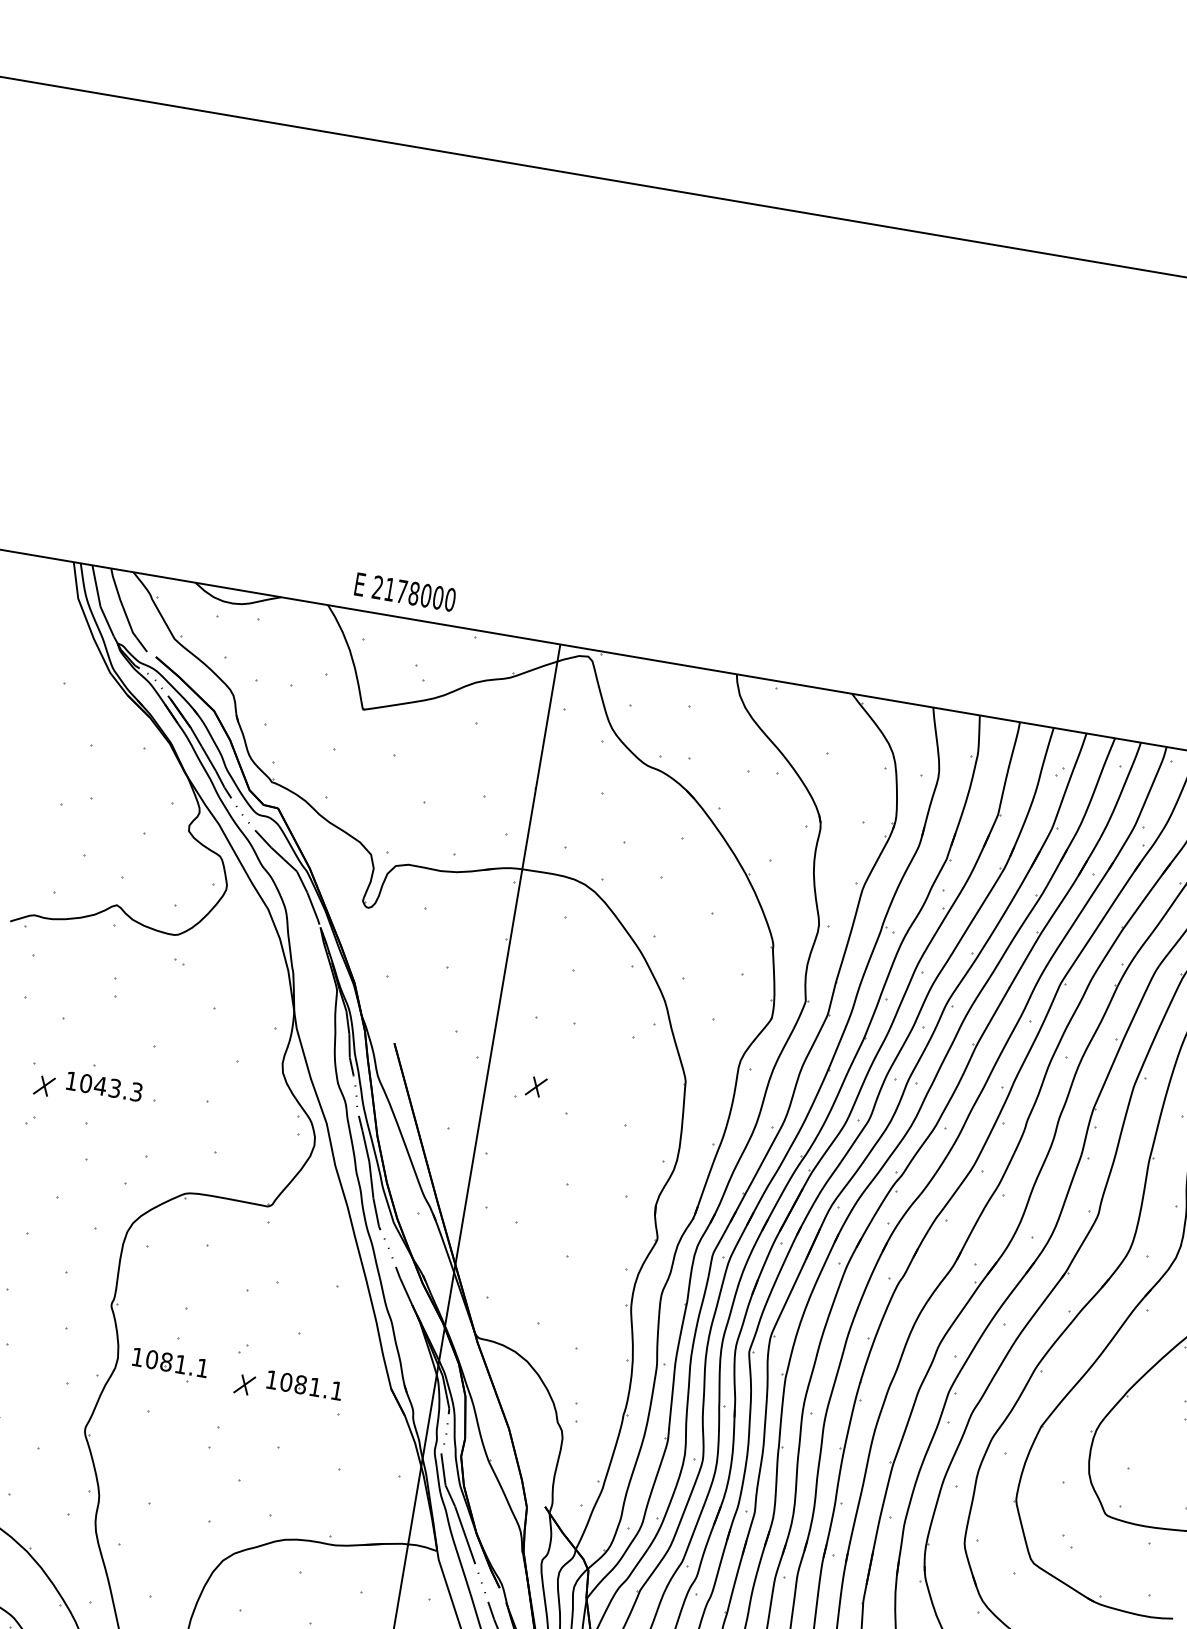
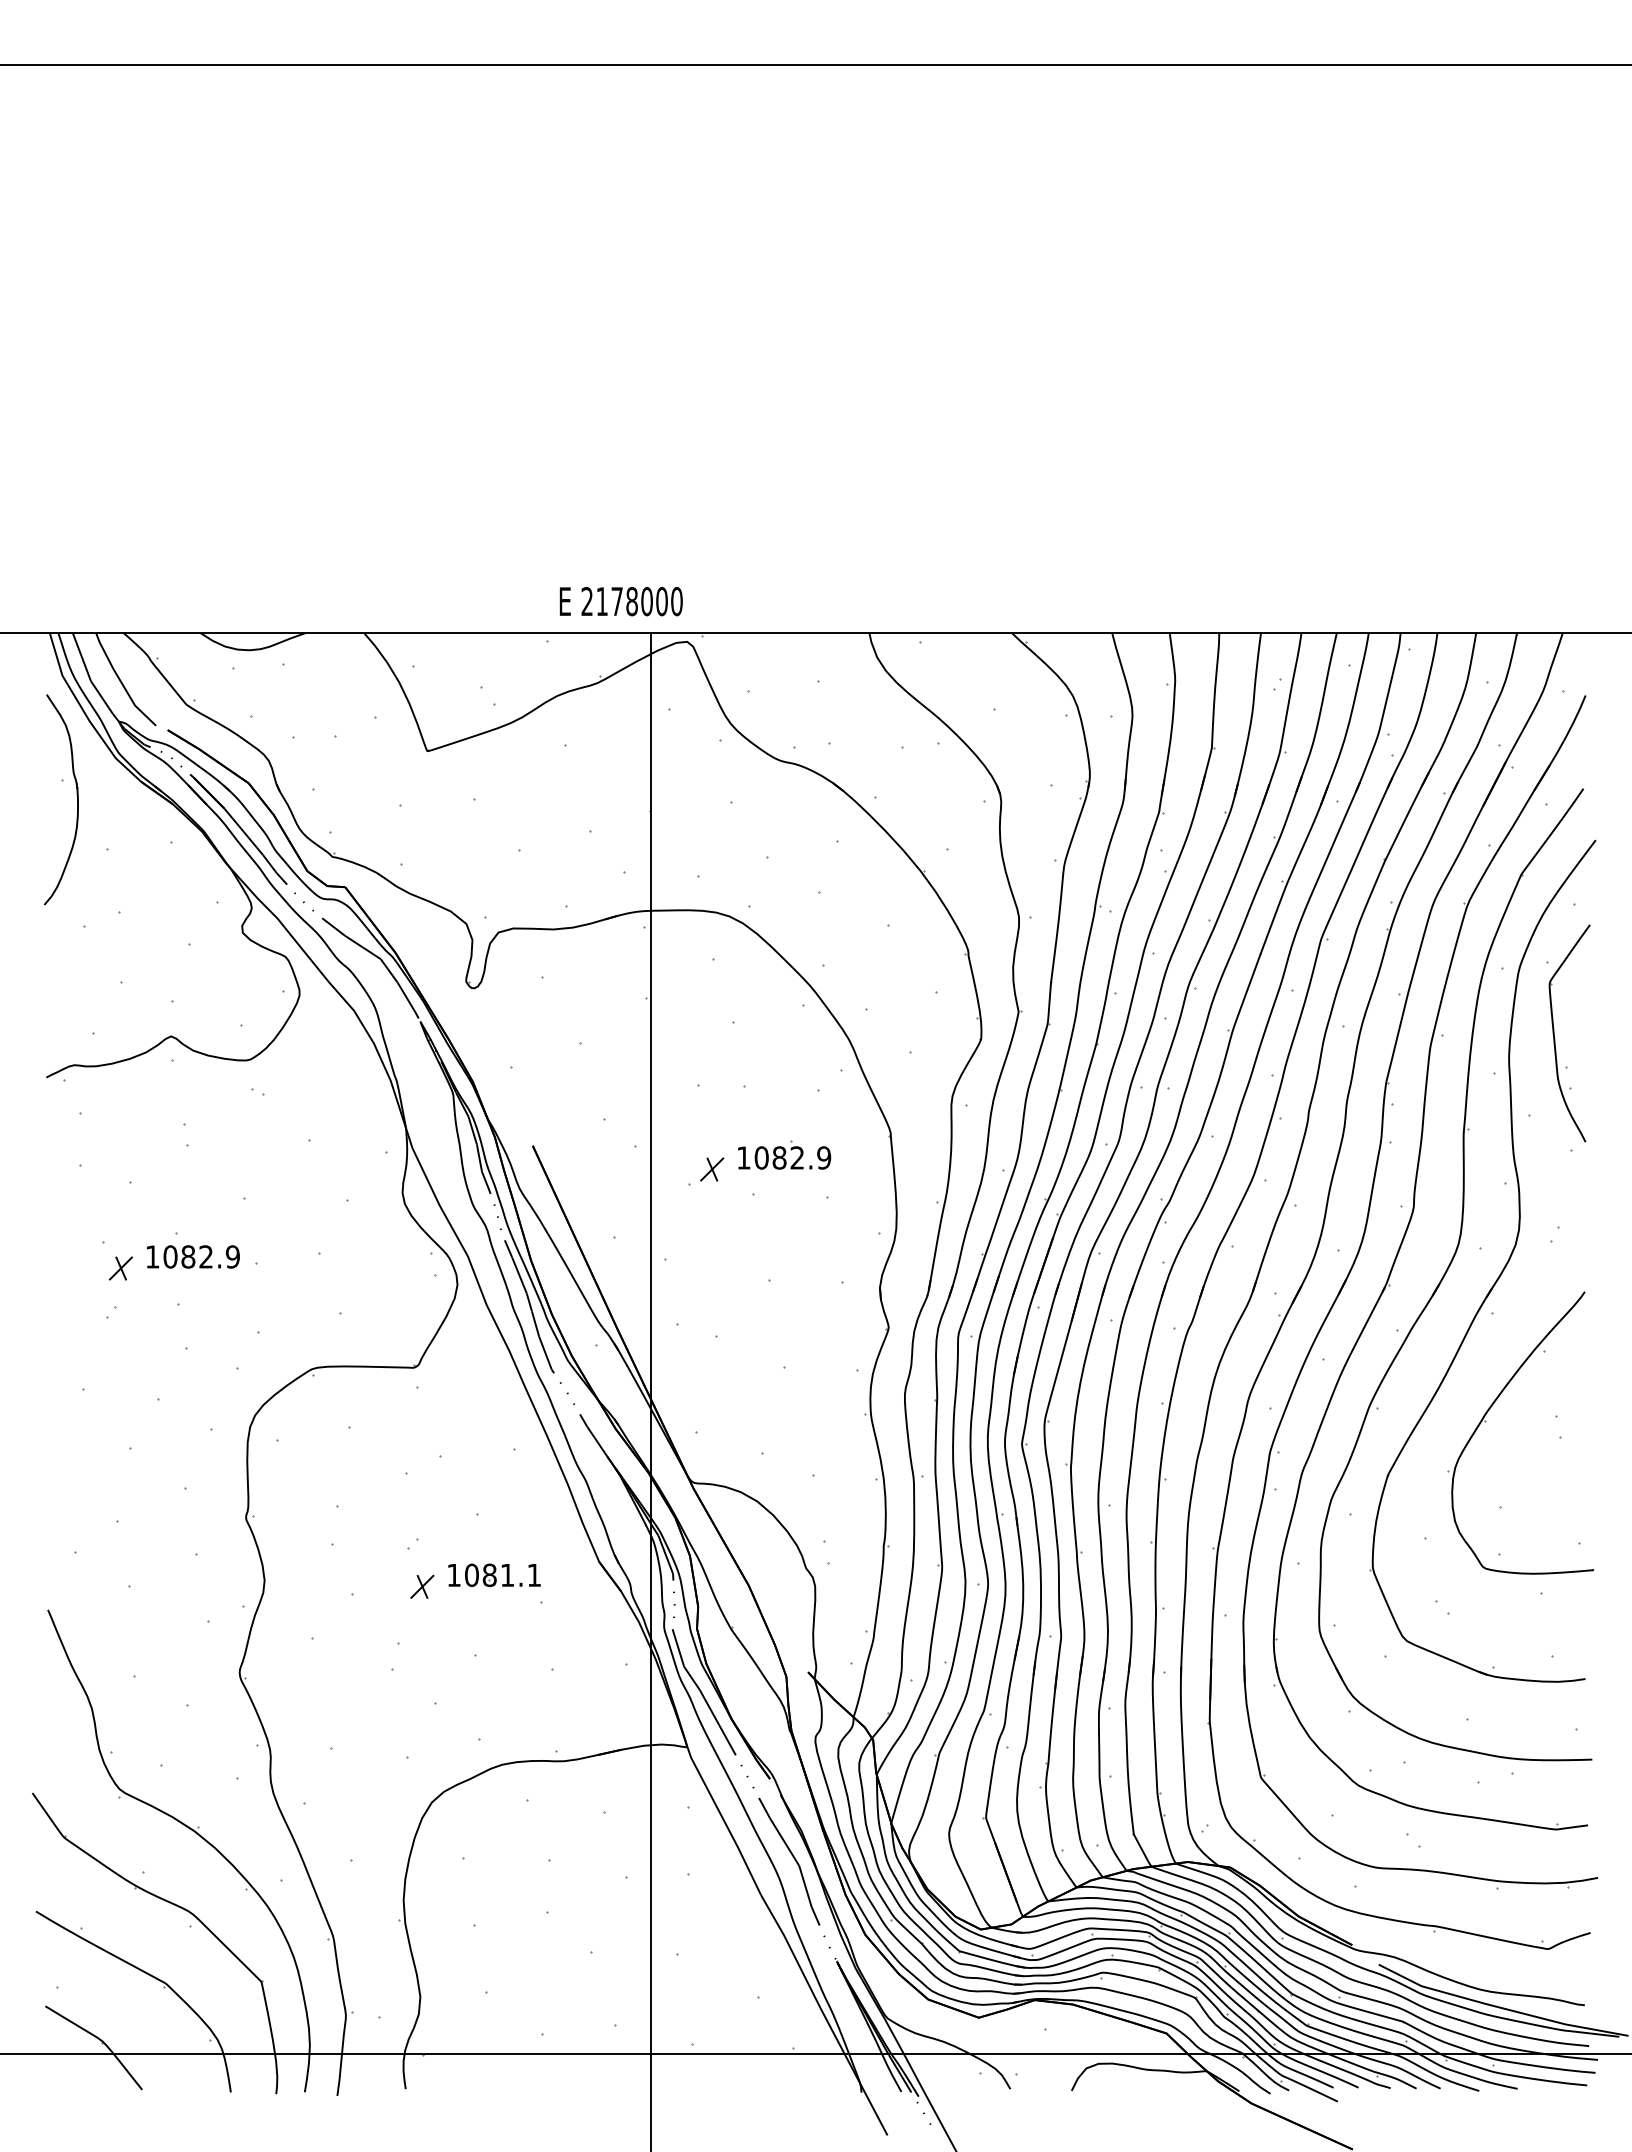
text: (404, 592) -> (620, 601), moved
part: (73, 697) -> (76, 795), added
part: (596, 1084) -> (784, 1154), added
text: (117, 1088) -> (209, 1256), 1043.3 -> 1082.9
part: (170, 1362) -> (328, 1574), removed

